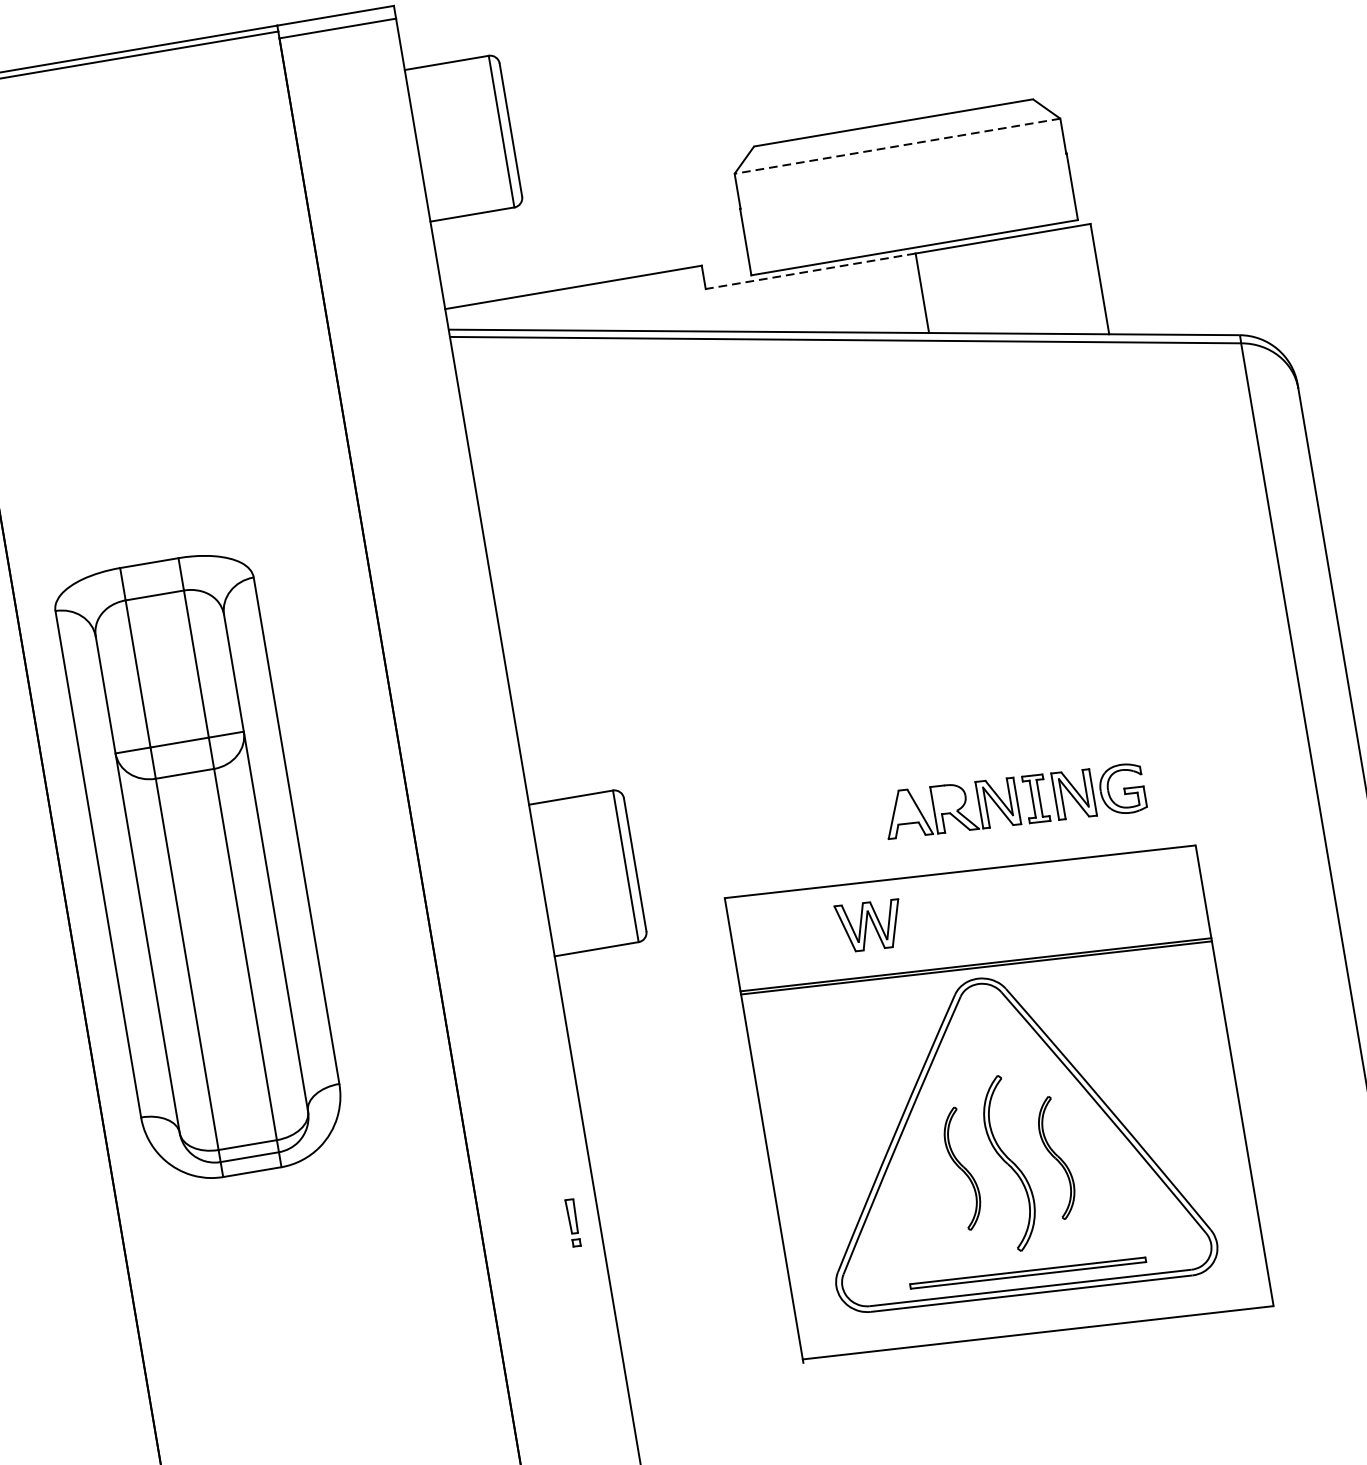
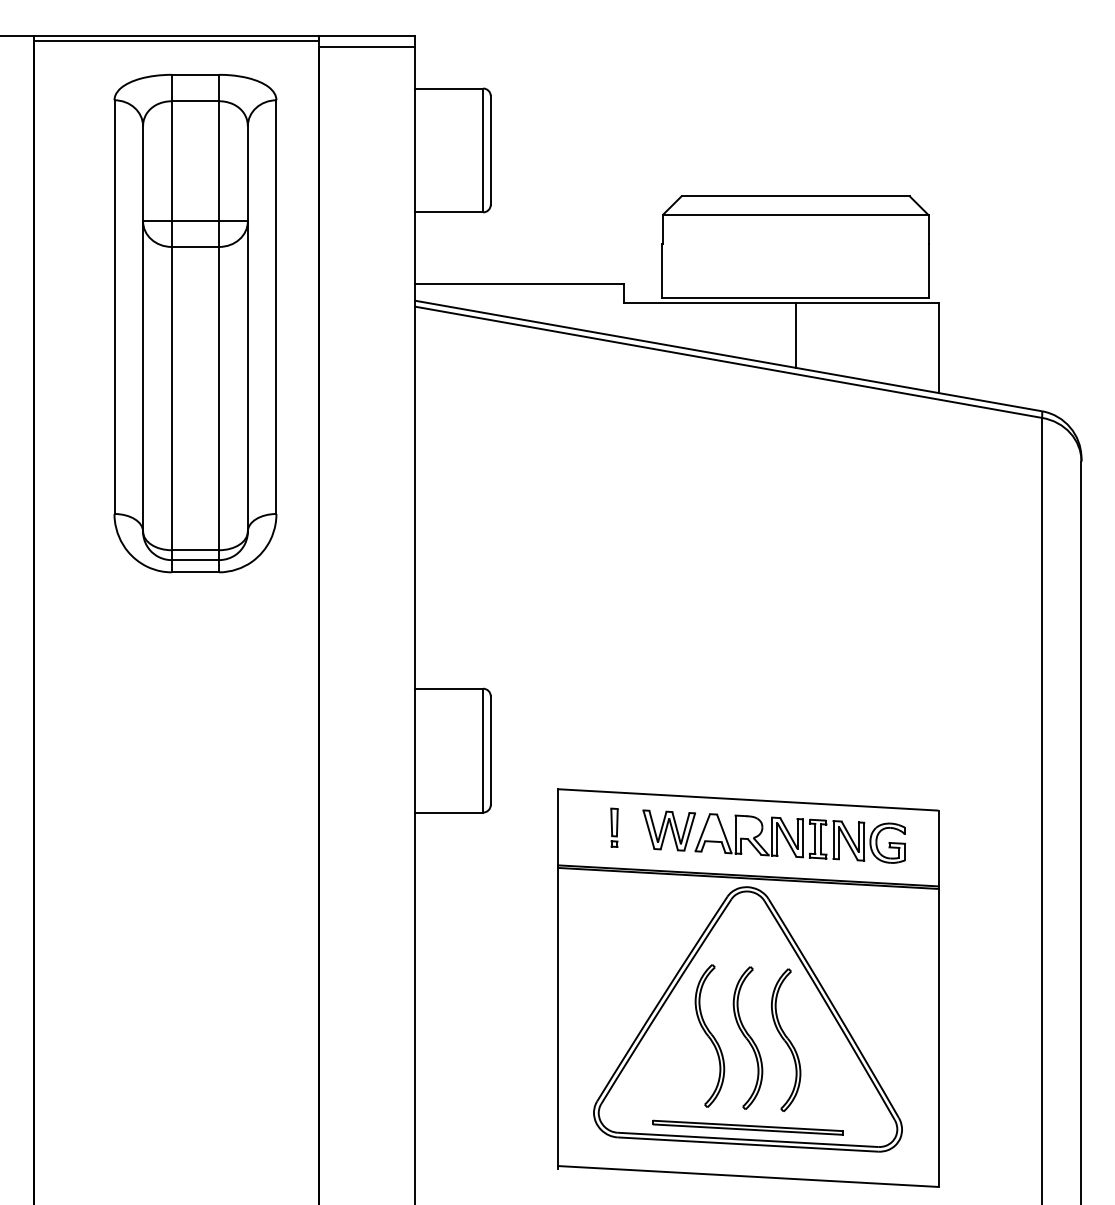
line: (897, 146) -> (795, 215), dashed -> solid
line: (810, 270) -> (709, 302), dashed -> solid
part: (1013, 801) -> (799, 838), moved
part: (200, 867) -> (195, 323), moved
part: (1056, 1157) -> (786, 1039), size x1.43
part: (961, 1168) -> (709, 1035), size x1.43
part: (573, 1222) -> (614, 827), moved

